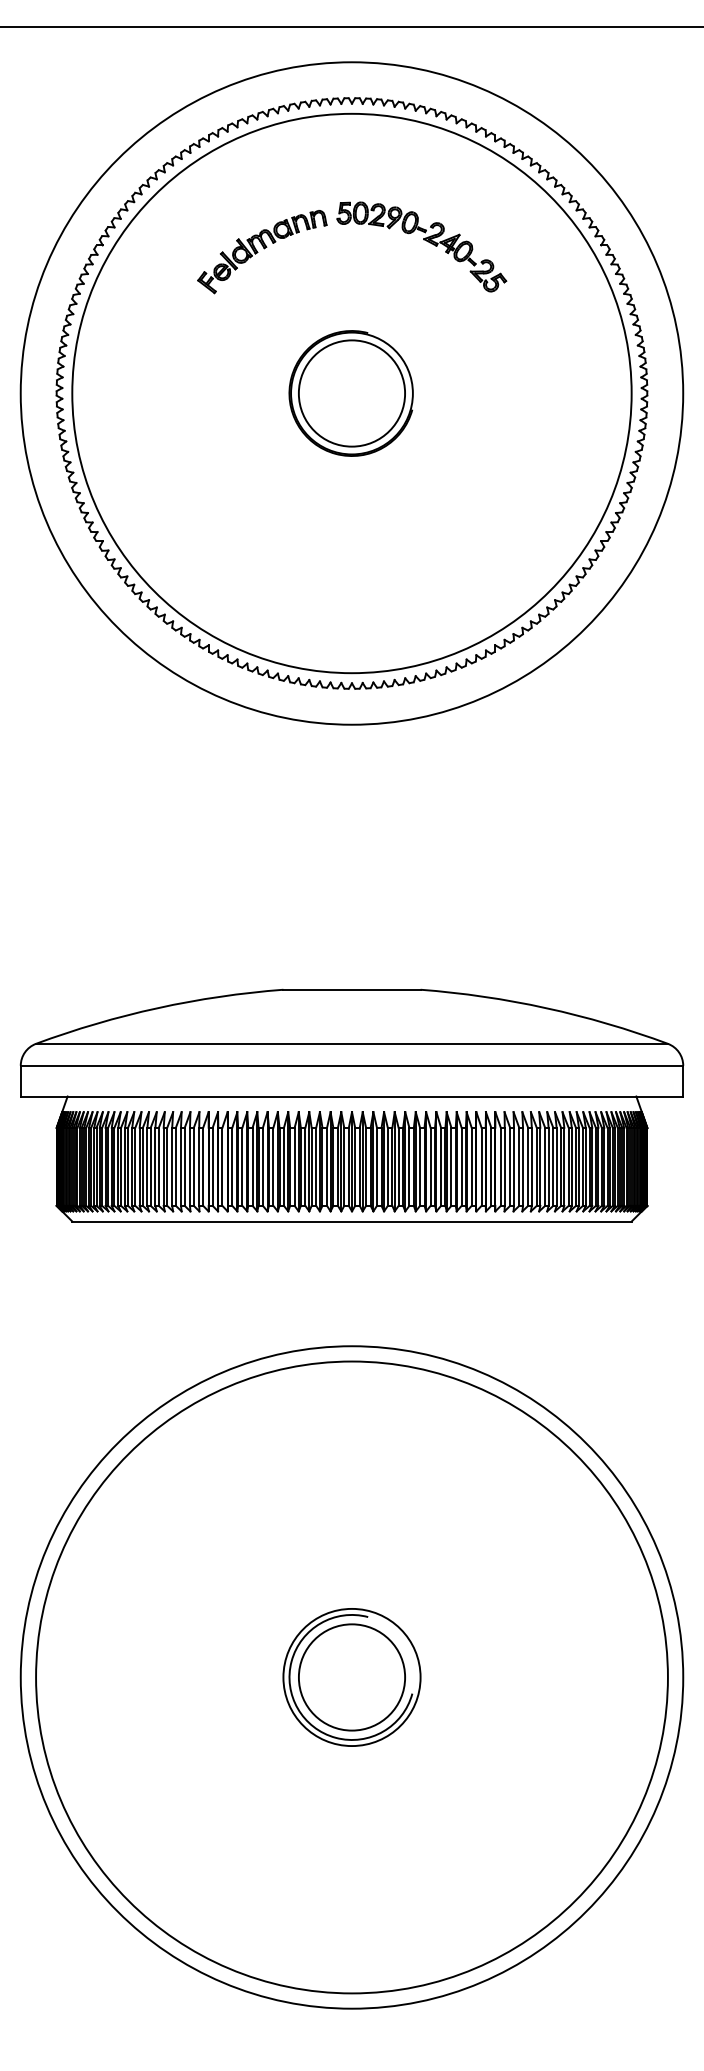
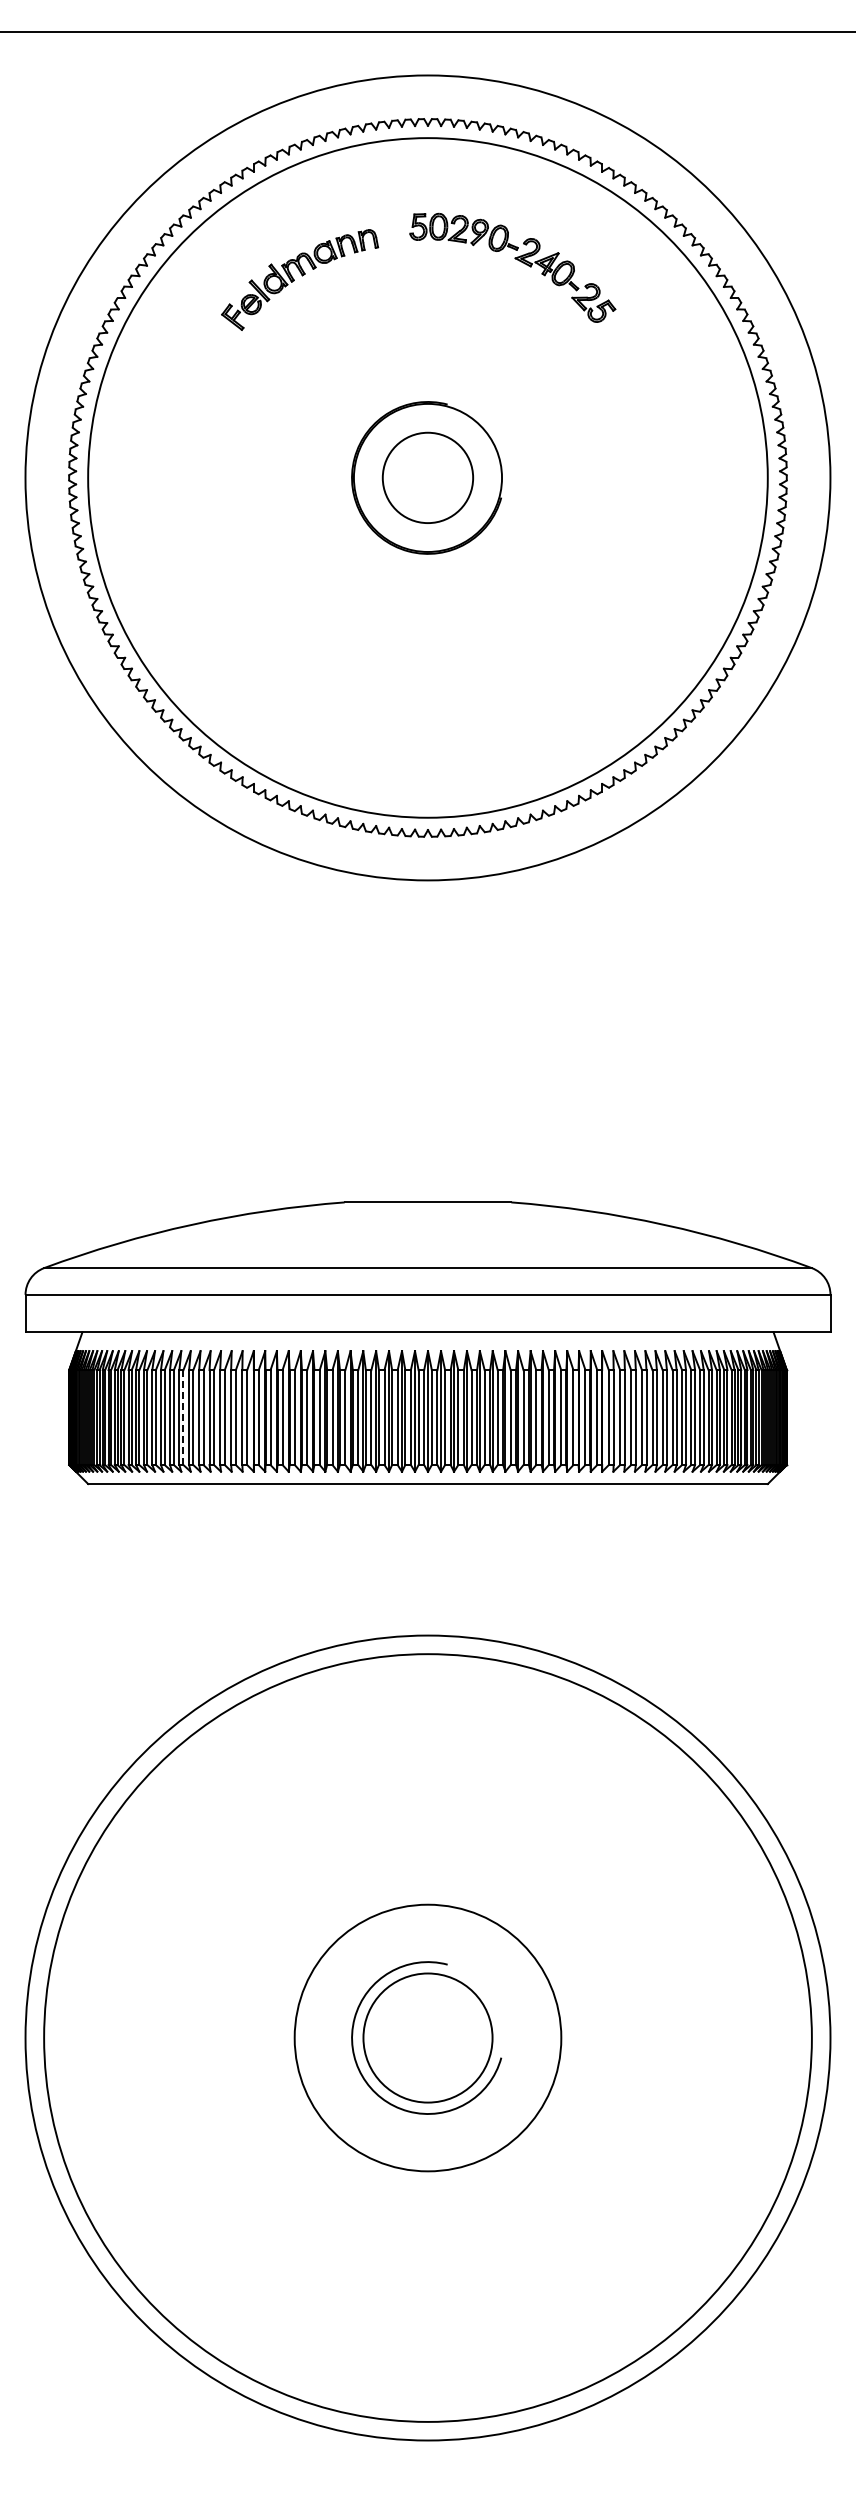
part: (424, 240) -> (515, 259), moved
part: (262, 251) -> (300, 279), moved
circle: (351, 393) -> (427, 477), size x0.7
line: (150, 1167) -> (183, 1418), solid -> dashed
circle: (351, 1677) -> (427, 2037), size x1.6

